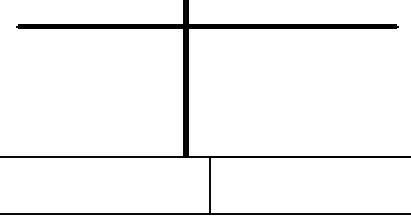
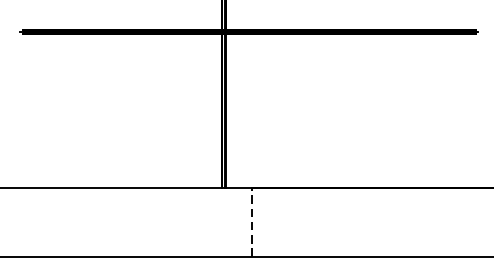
line: (209, 184) -> (251, 221), solid -> dashed

